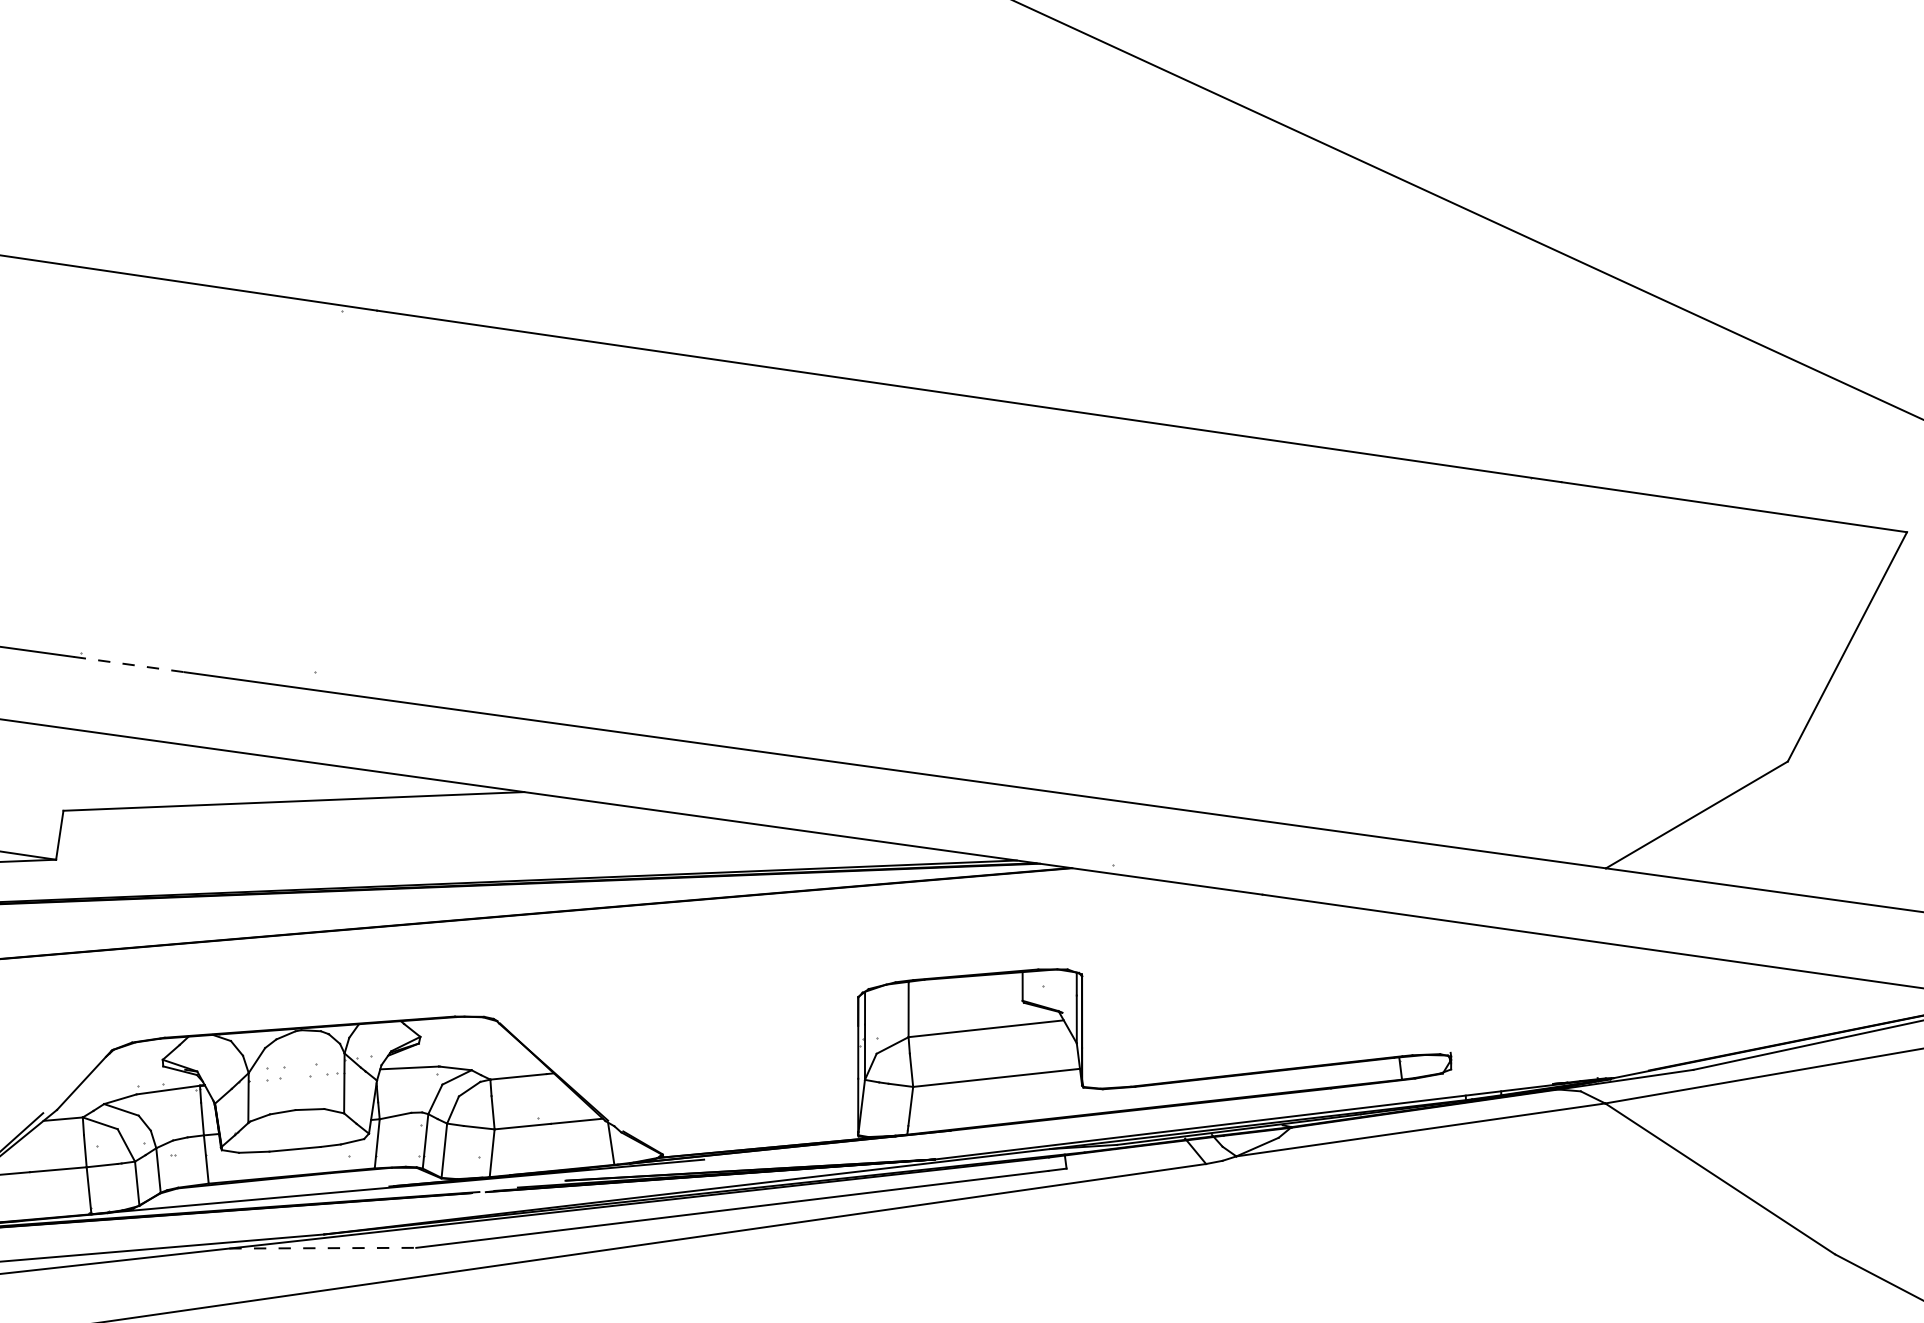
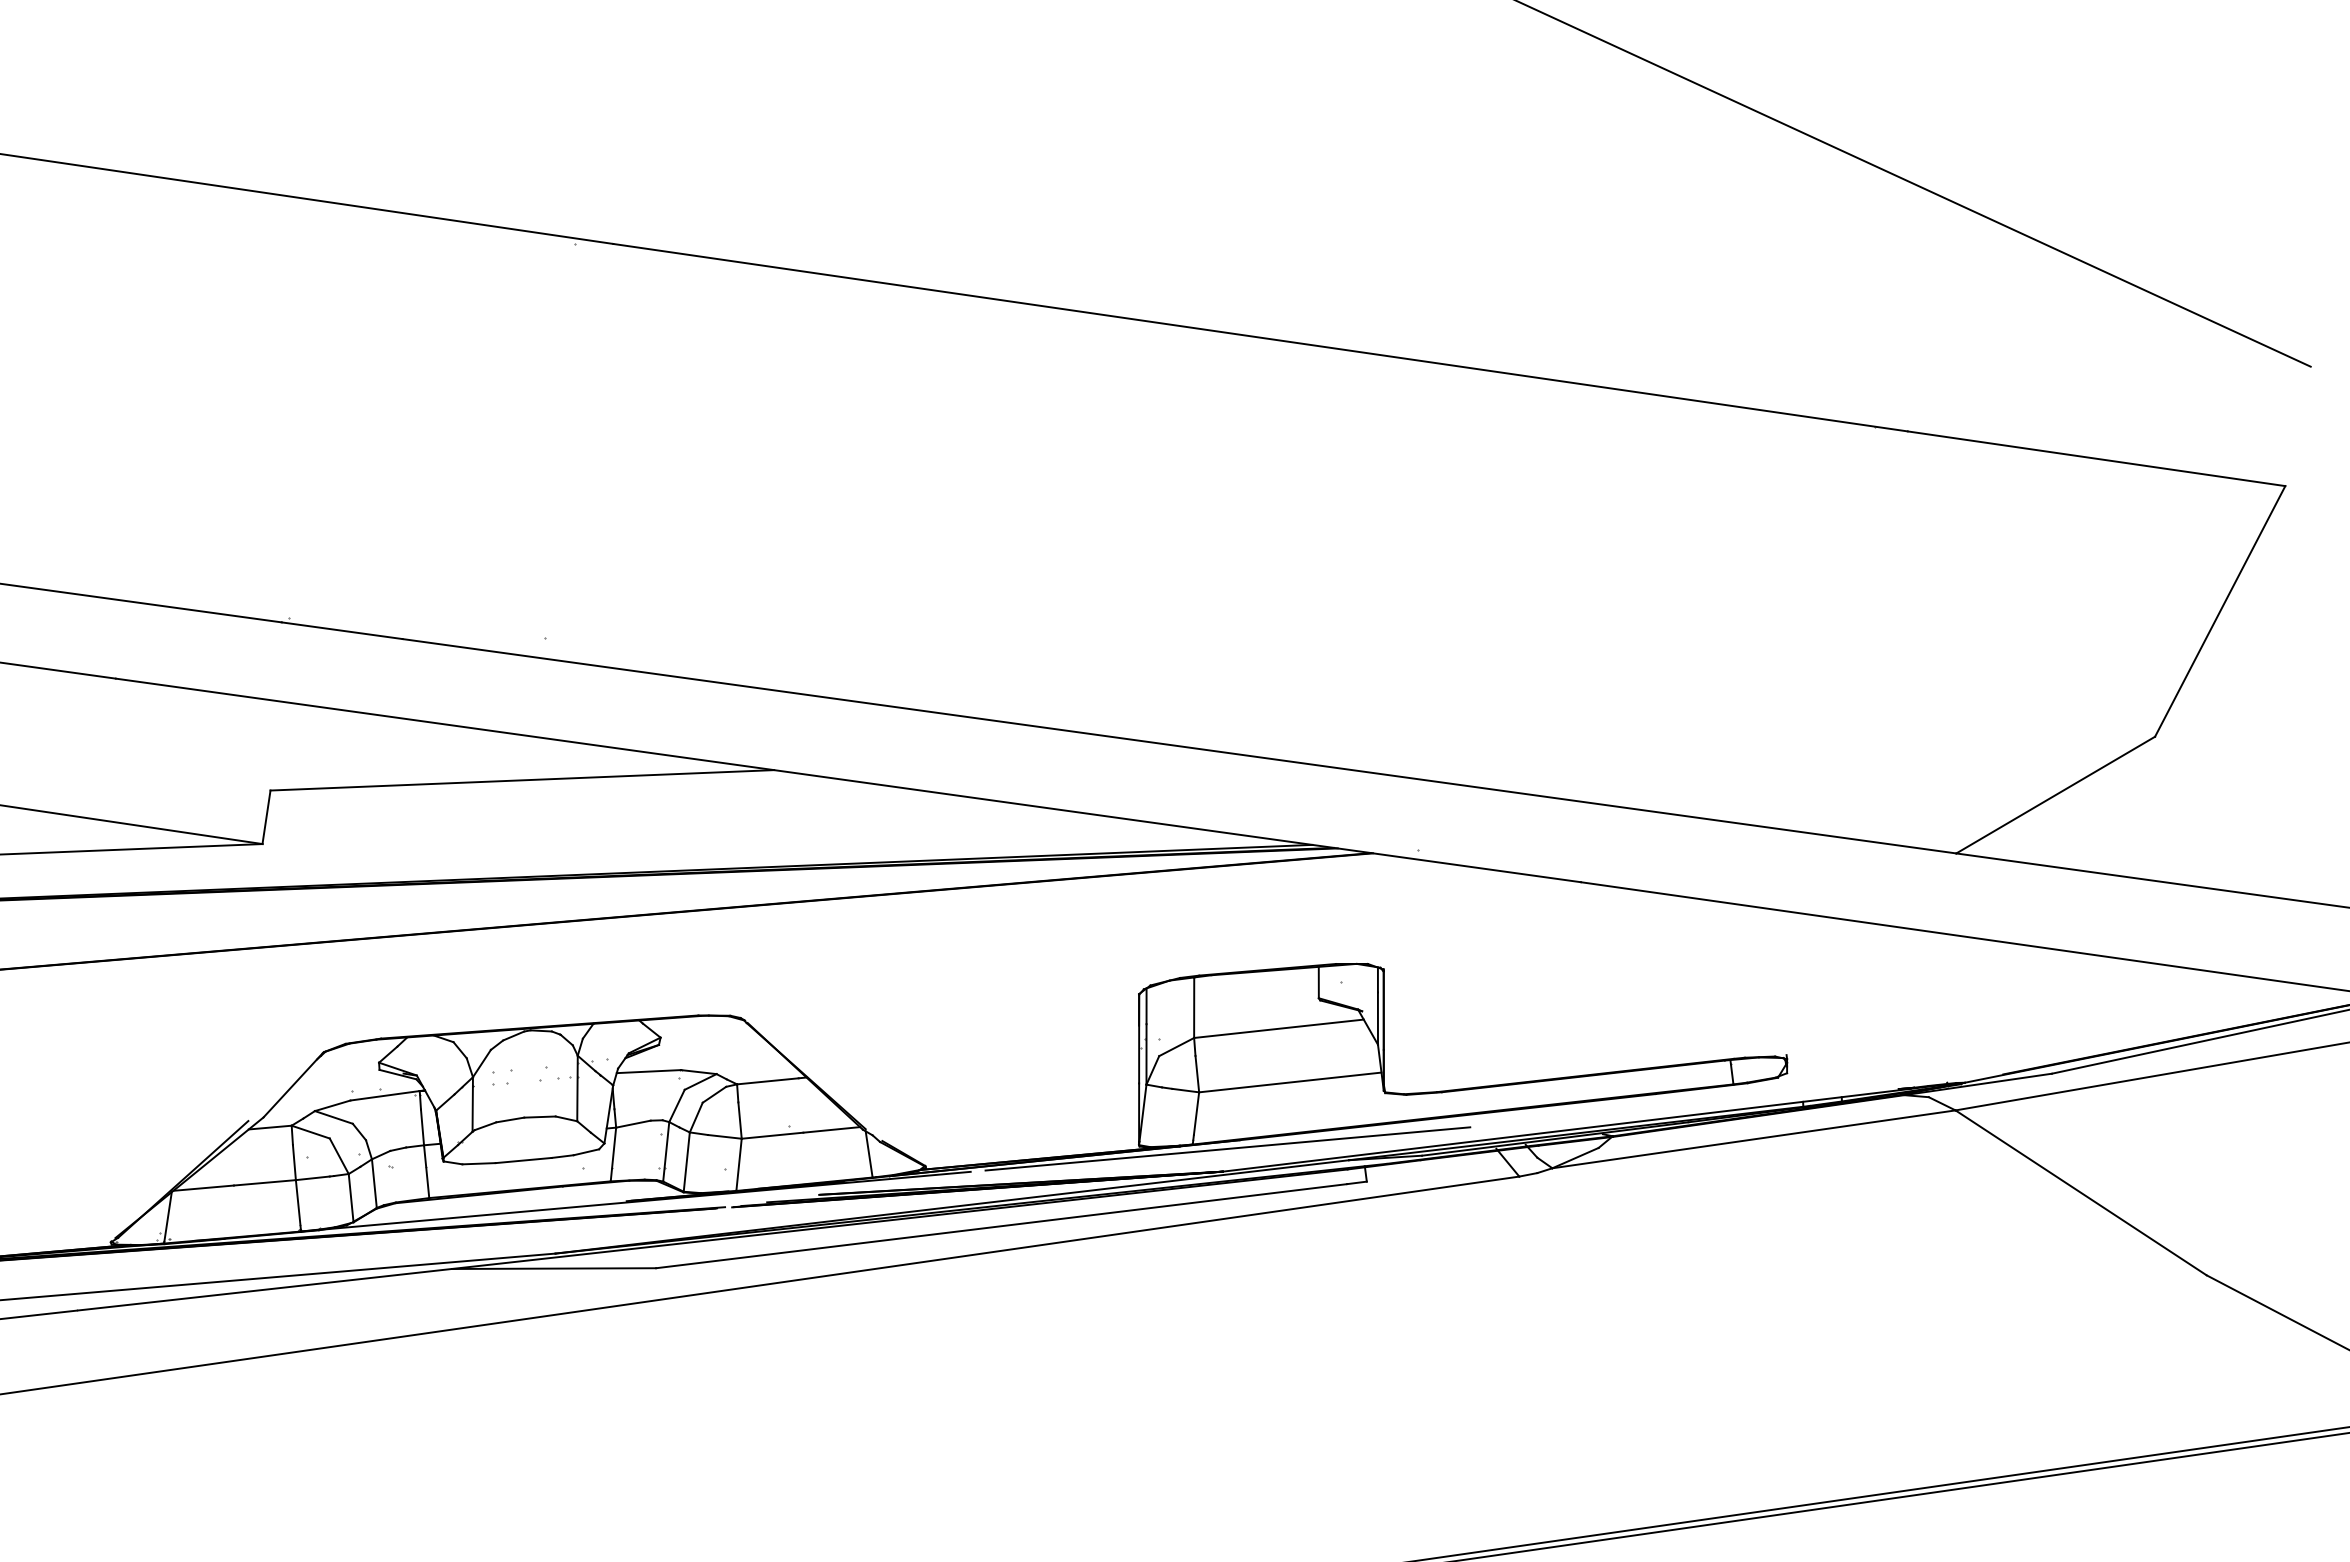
line: (129, 664) -> (342, 630), dashed -> solid
line: (939, 1138) -> (1227, 1148), added
line: (323, 1248) -> (554, 1268), dashed -> solid

